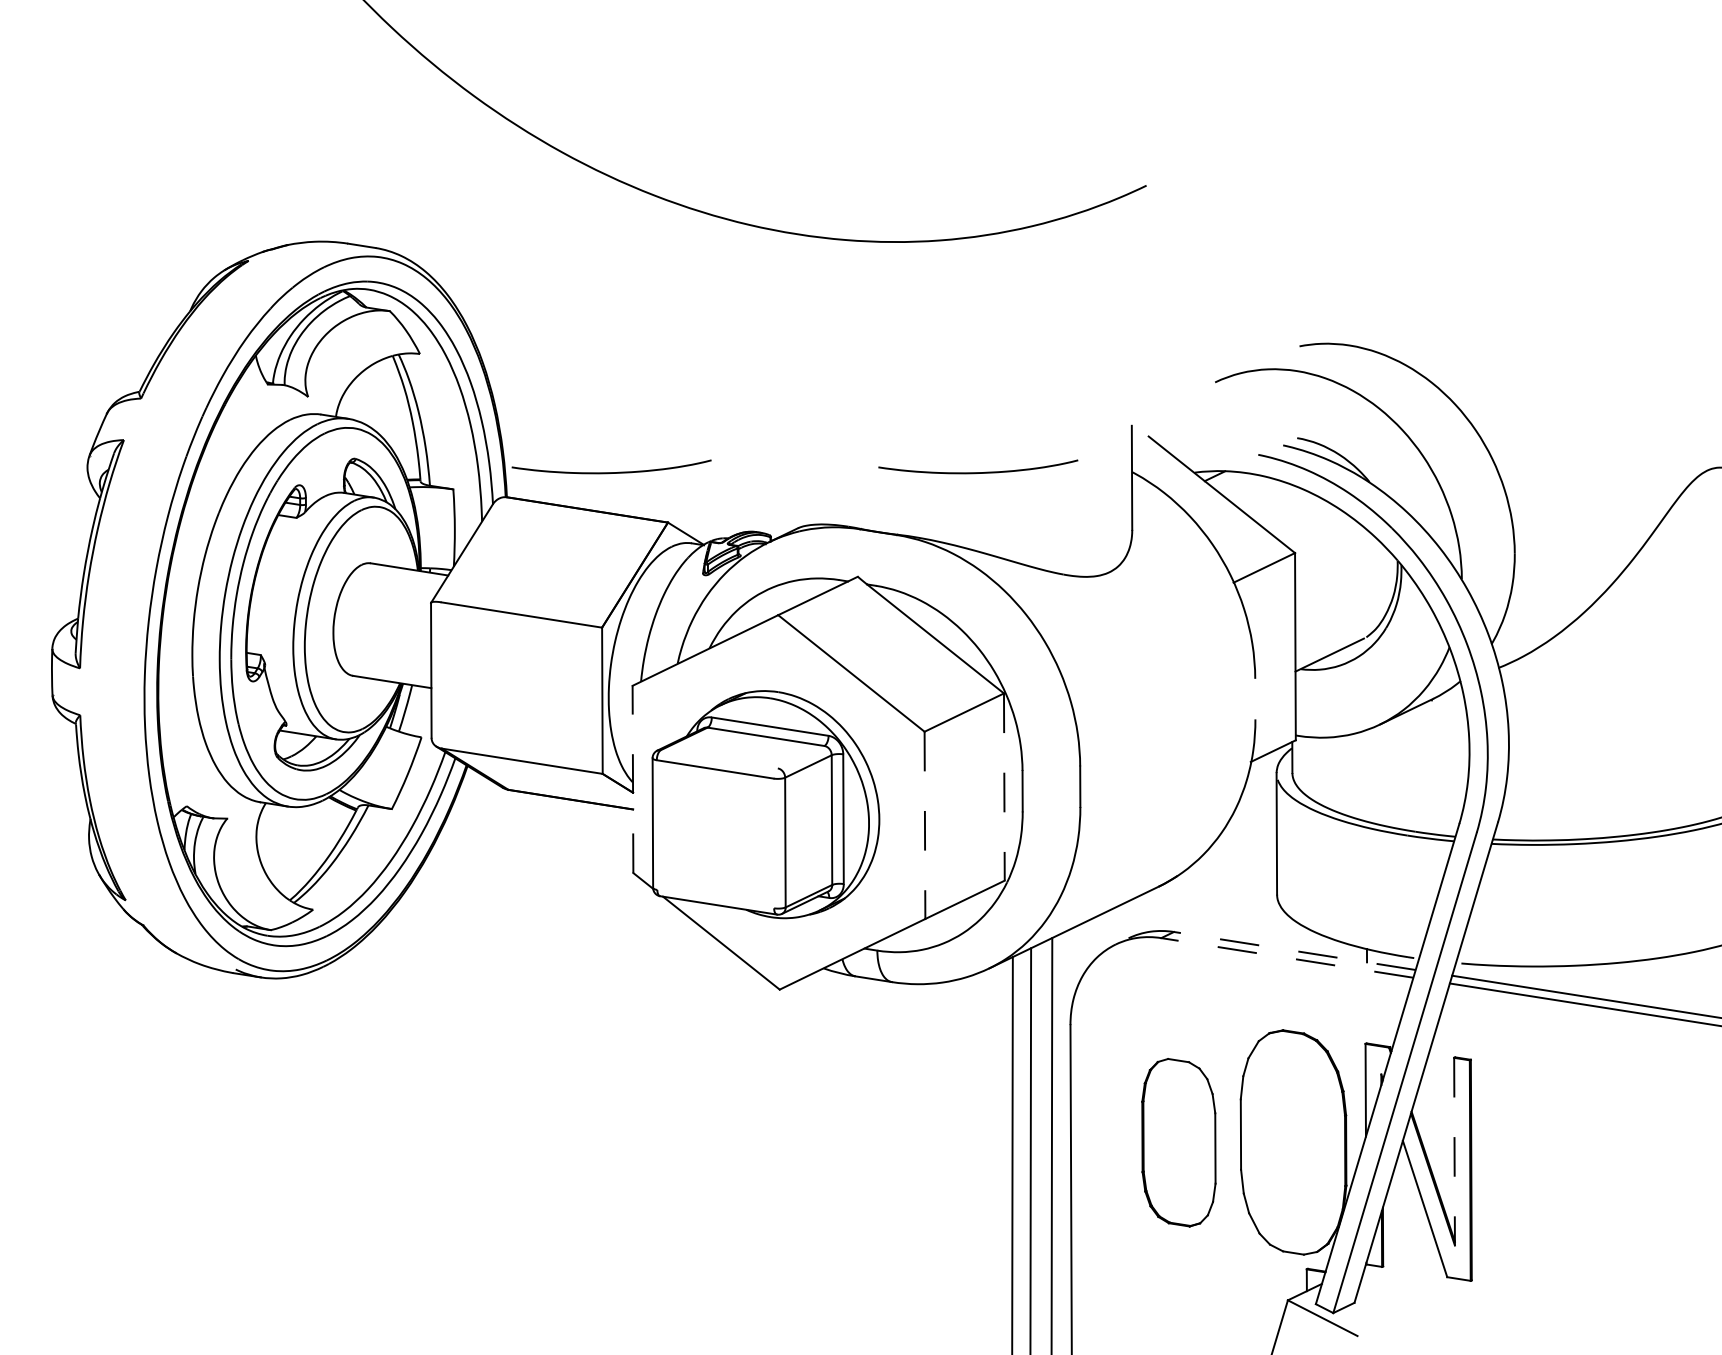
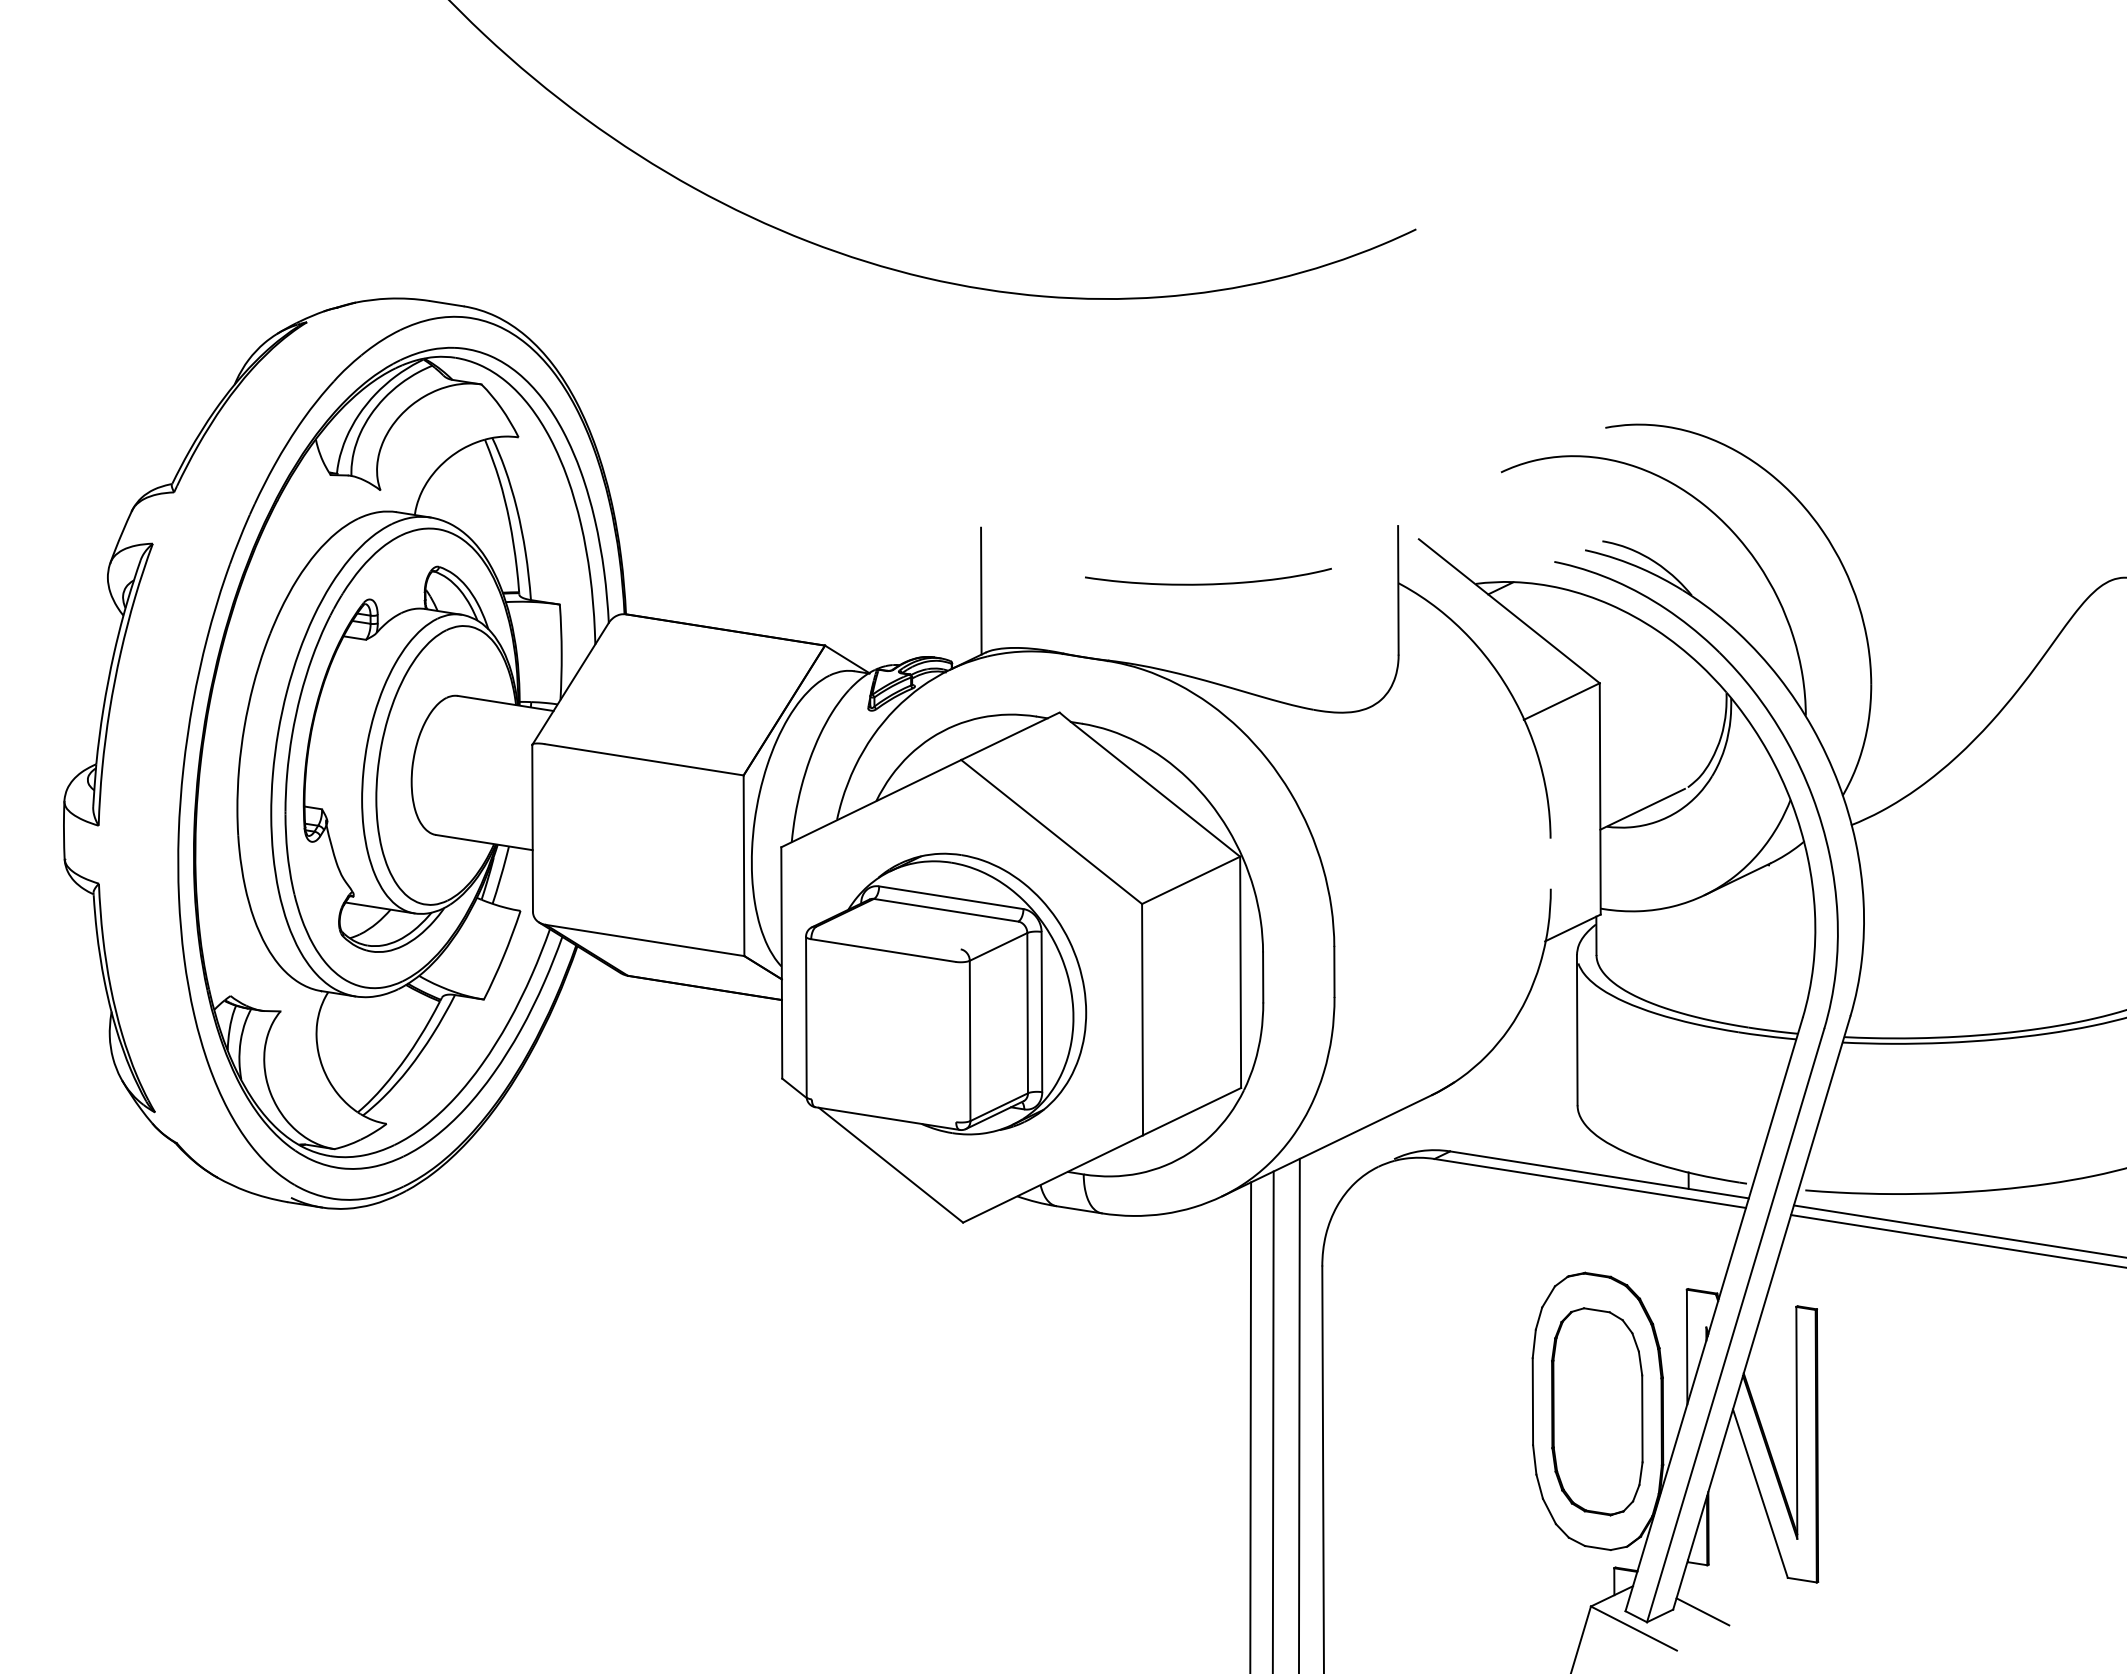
curve: (611, 472) -> (755, 583), removed
line: (794, 477) -> (981, 590), added
line: (632, 779) -> (781, 962), dashed -> solid
line: (1004, 787) -> (1240, 972), dashed -> solid
line: (924, 825) -> (1142, 1019), dashed -> solid
line: (1294, 950) -> (1599, 1174), dashed -> solid
line: (1287, 957) -> (1590, 1183), dashed -> solid
part: (1179, 1142) -> (1597, 1411), moved
line: (1454, 1151) -> (1796, 1422), dashed -> solid
line: (1378, 1304) -> (1702, 1611), added

